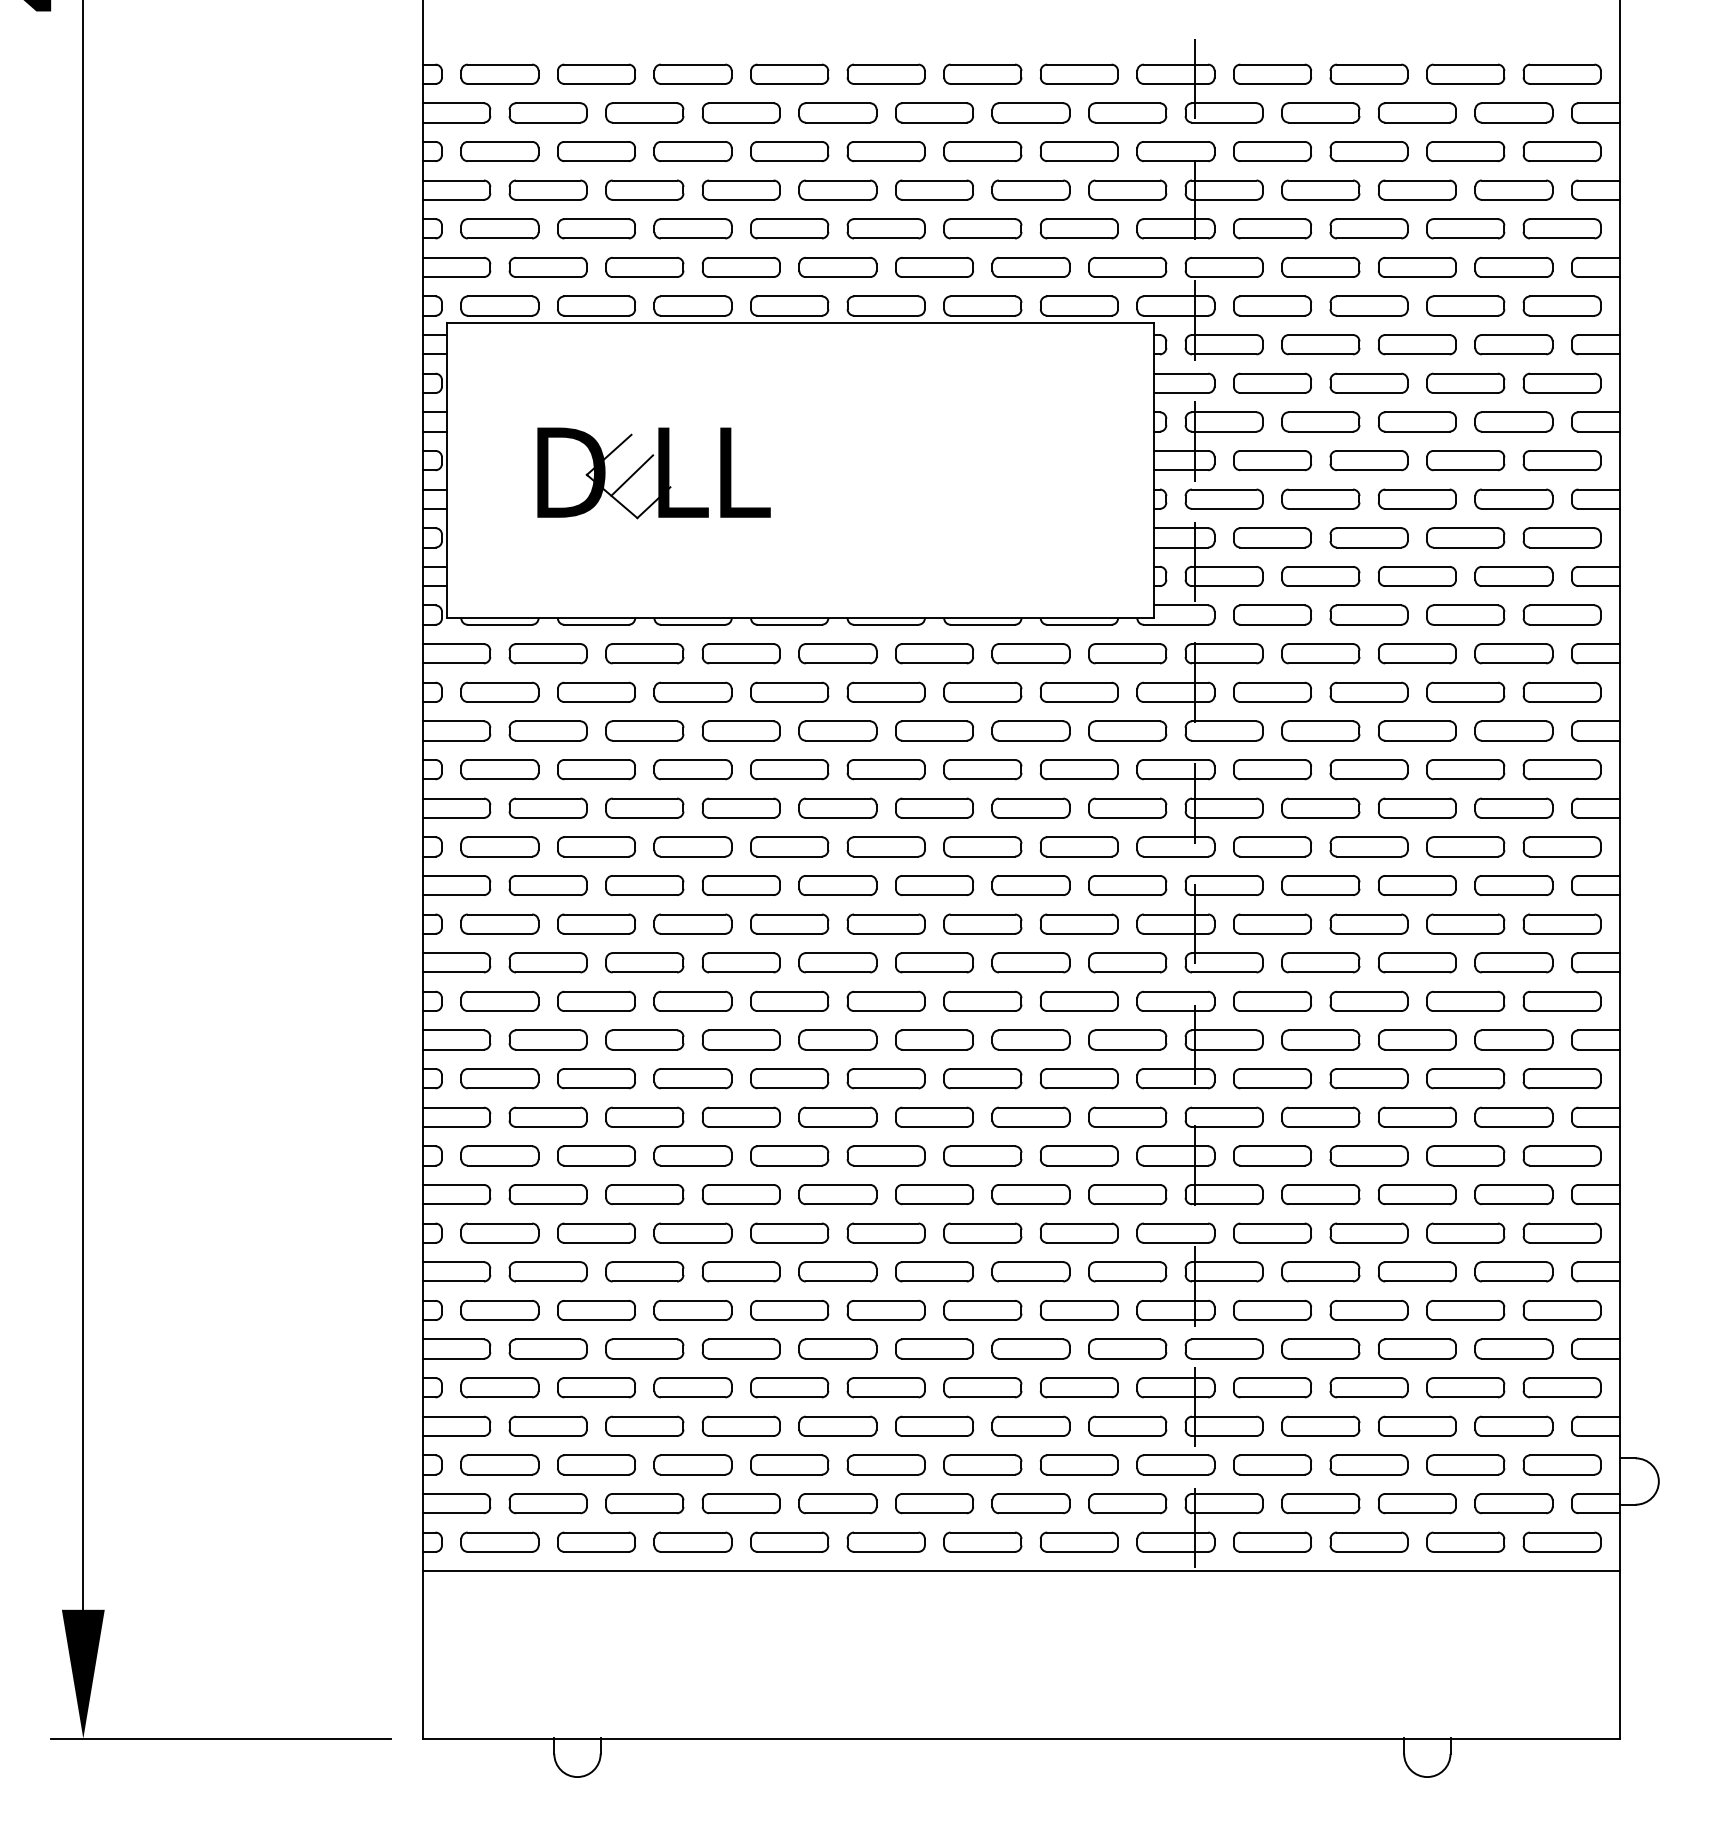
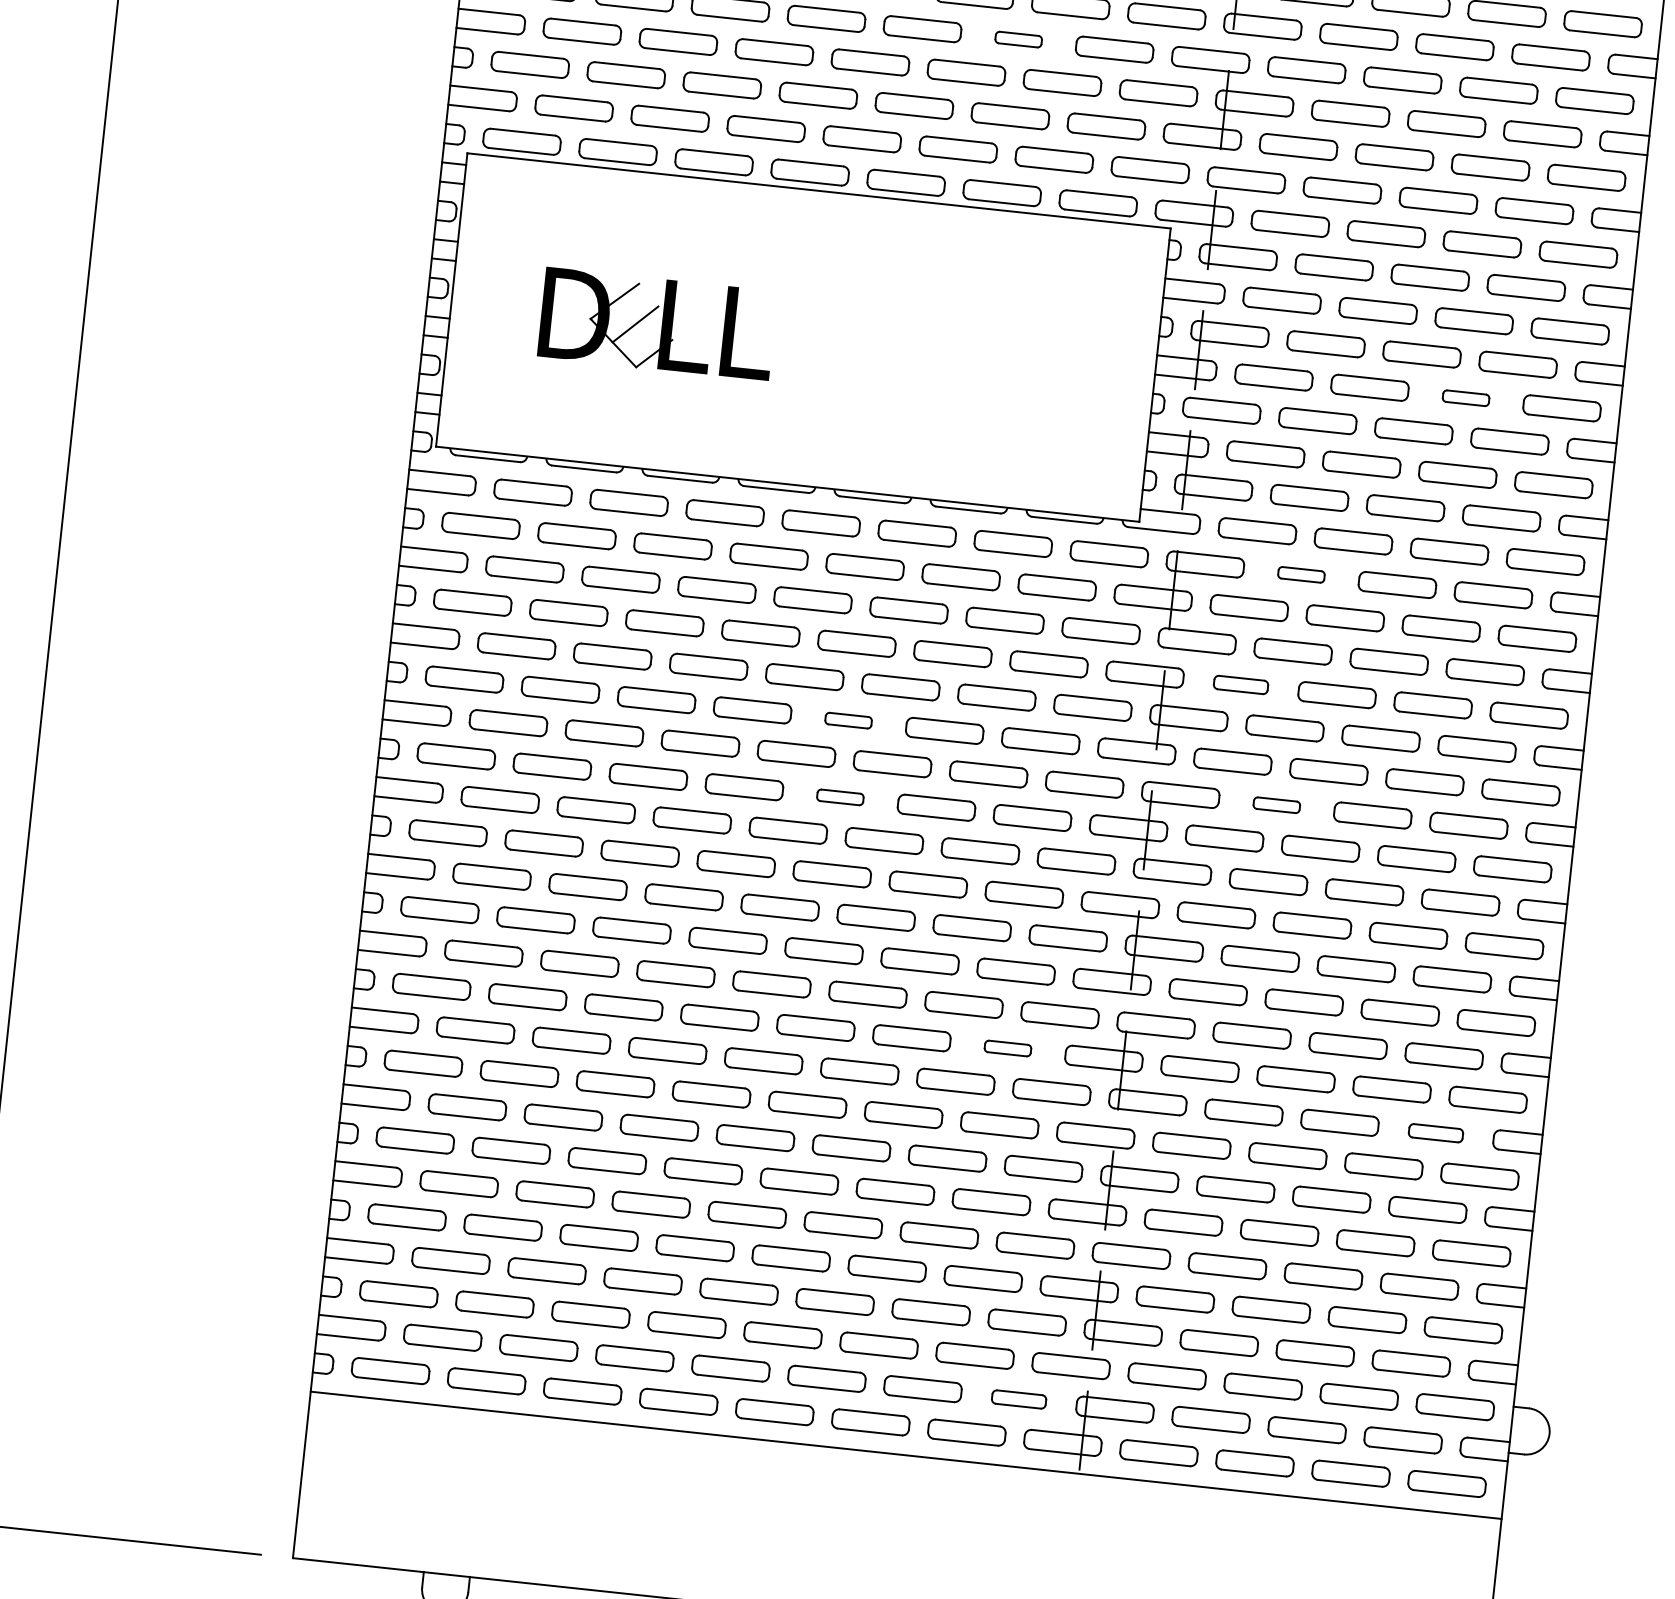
part: (982, 151) -> (1018, 39), size x0.6
part: (1465, 460) -> (1465, 397), size x0.6
part: (1320, 653) -> (1301, 574), size x0.6
part: (1272, 769) -> (1241, 684), size x0.7
part: (885, 846) -> (847, 720), size x0.6
part: (1320, 885) -> (1276, 805), size x0.6
part: (885, 923) -> (839, 796), size x0.6
part: (1079, 1155) -> (1008, 1048), size x0.6
part: (1513, 1194) -> (1435, 1132), size x0.7
part: (1127, 1503) -> (1018, 1399), size x0.7

